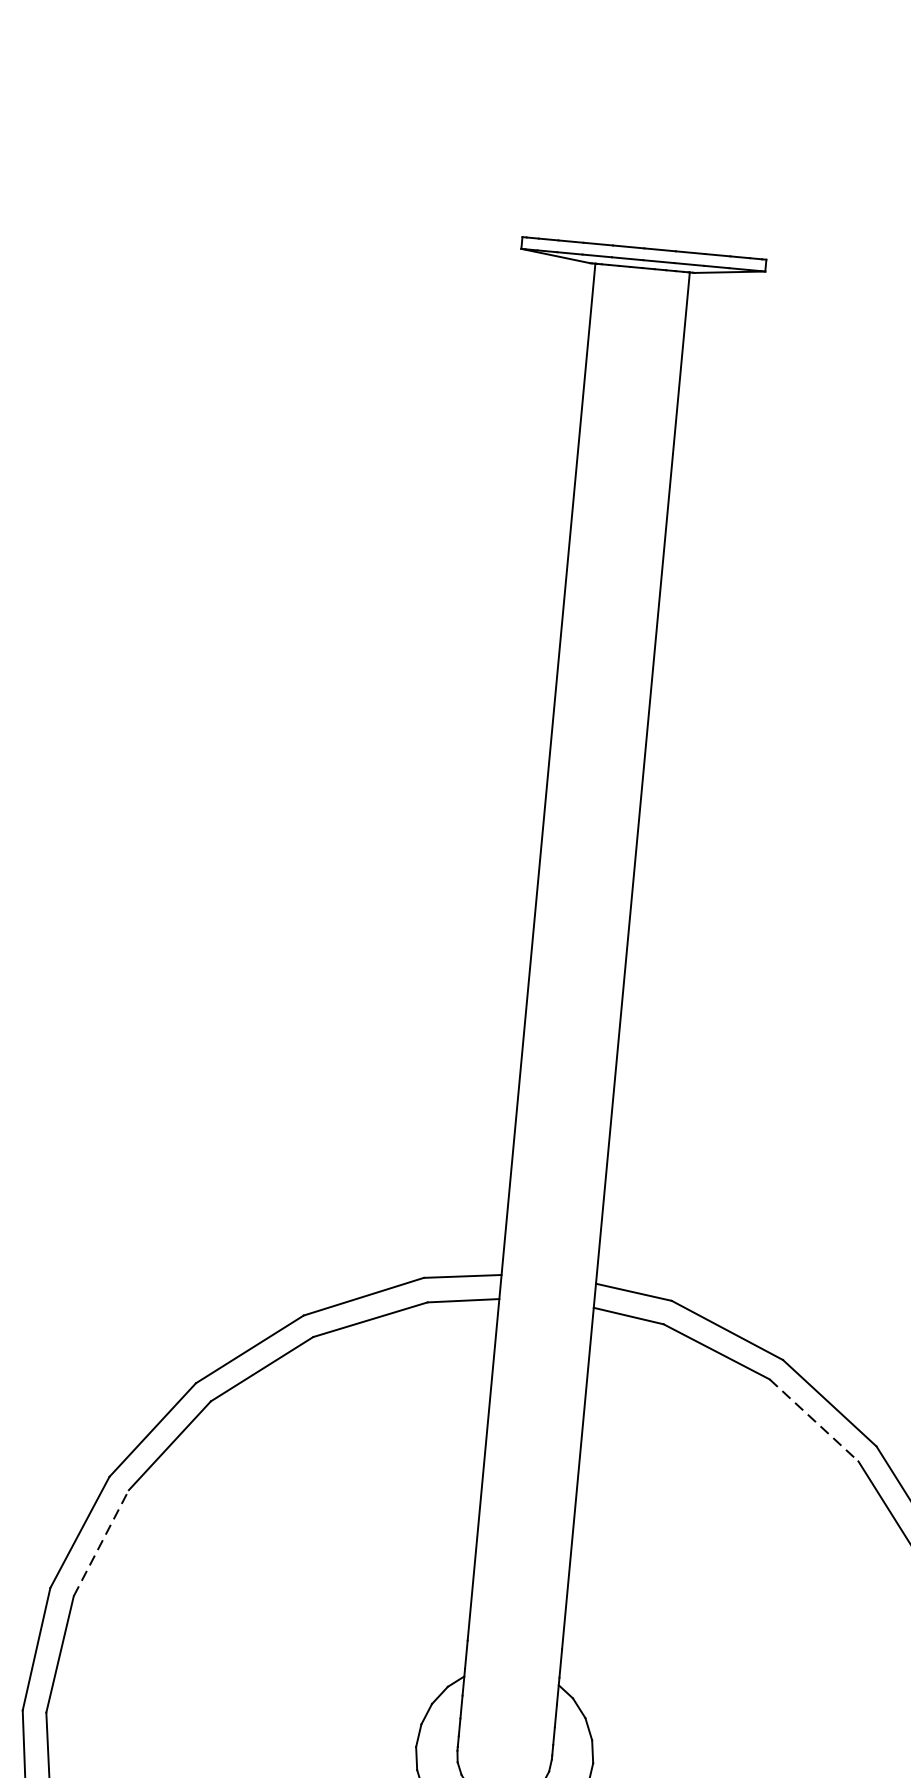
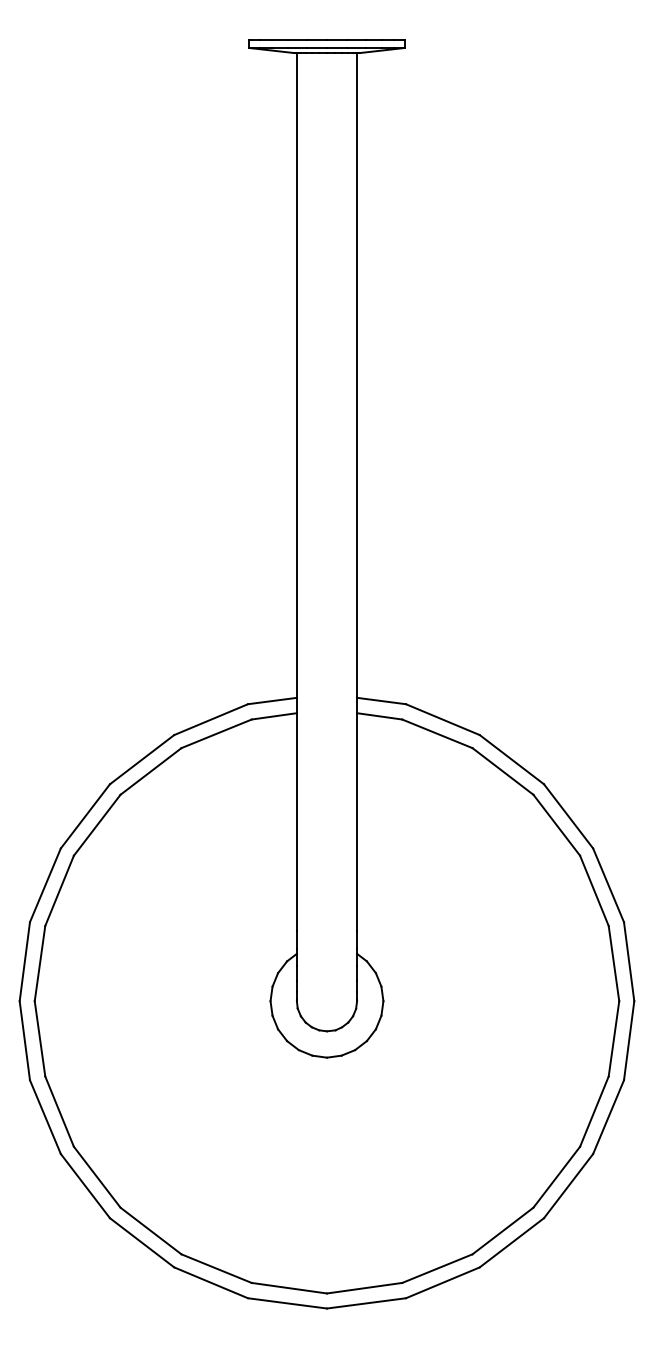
line: (814, 1420) -> (503, 771), dashed -> solid
line: (101, 1542) -> (59, 890), dashed -> solid

